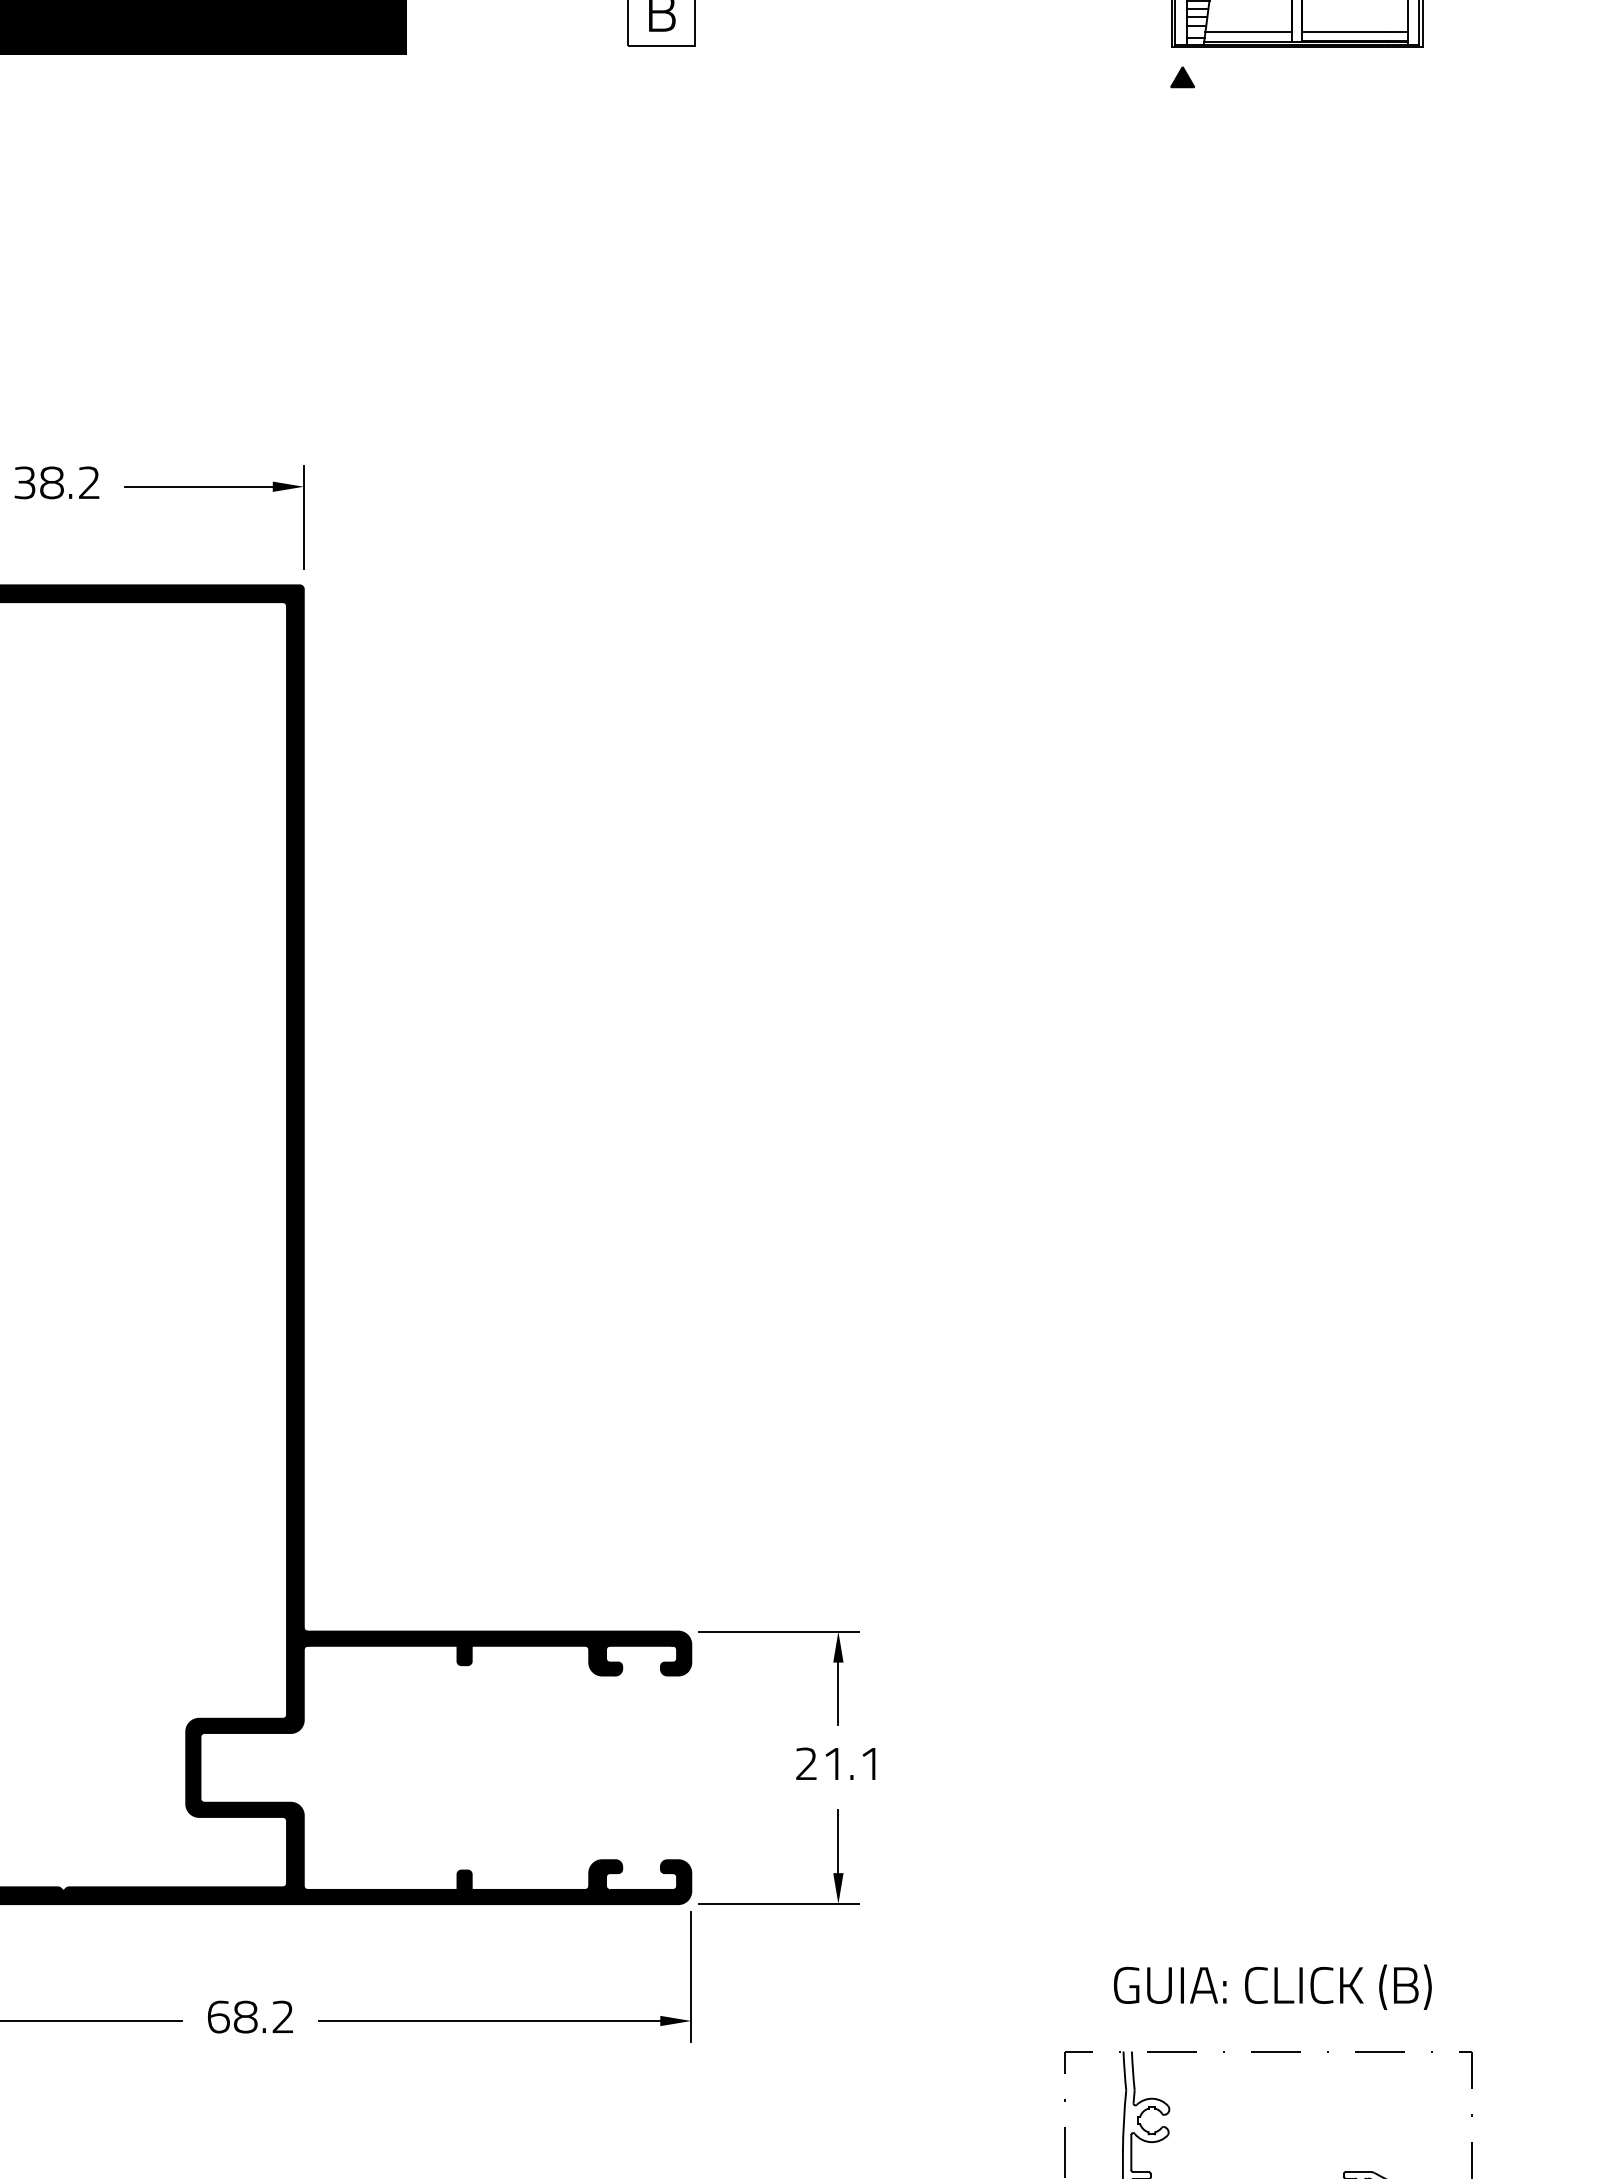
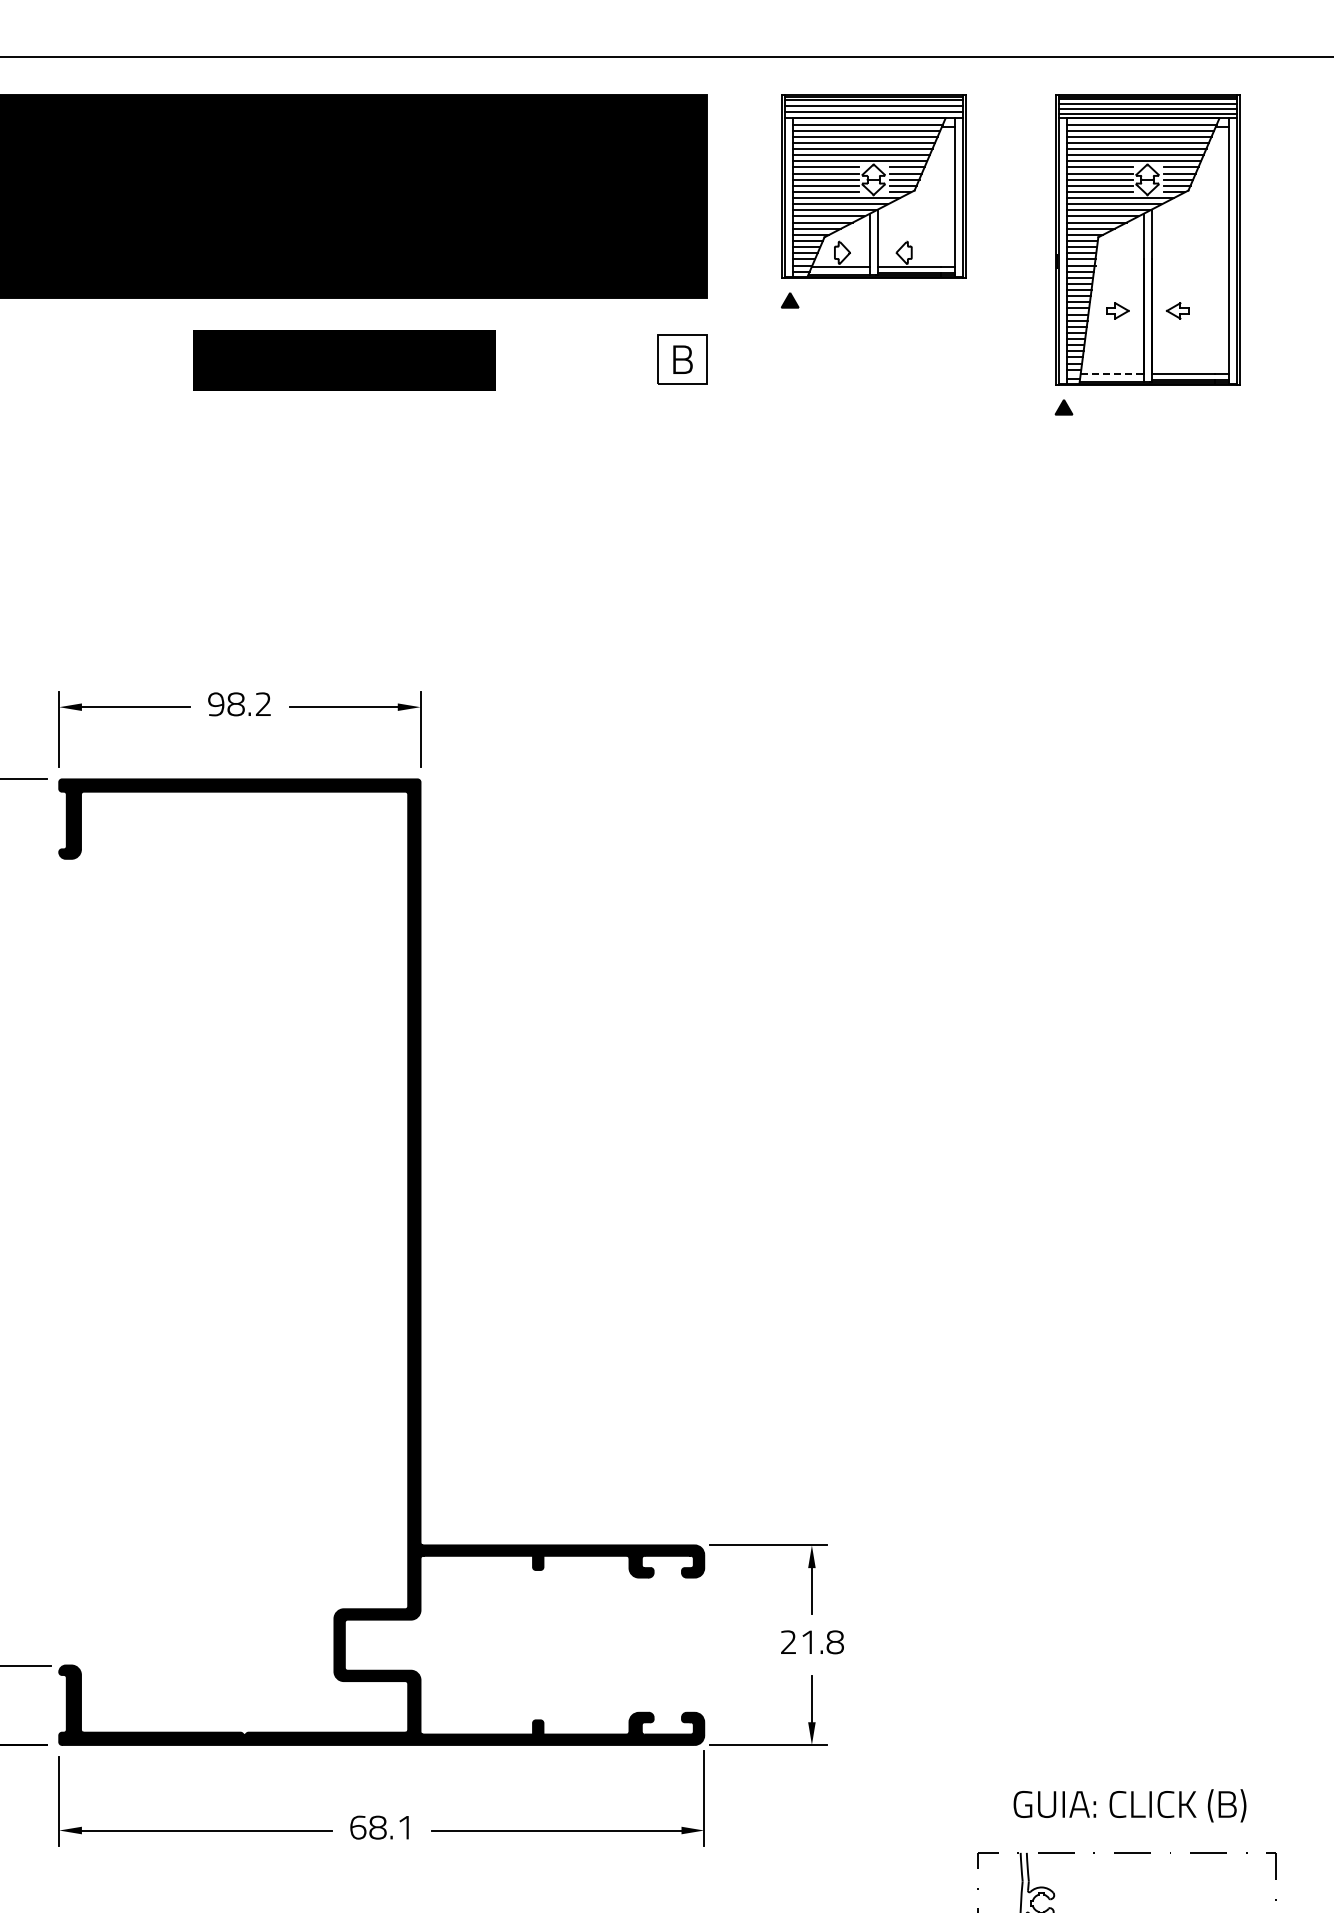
line: (1248, 32) -> (1112, 374), solid -> dashed
text: (25, 483) -> (216, 704), 38.2 -> 98.2
text: (869, 1764) -> (834, 1642), 21.1 -> 21.8
text: (281, 2016) -> (404, 1827), 68.2 -> 68.1

